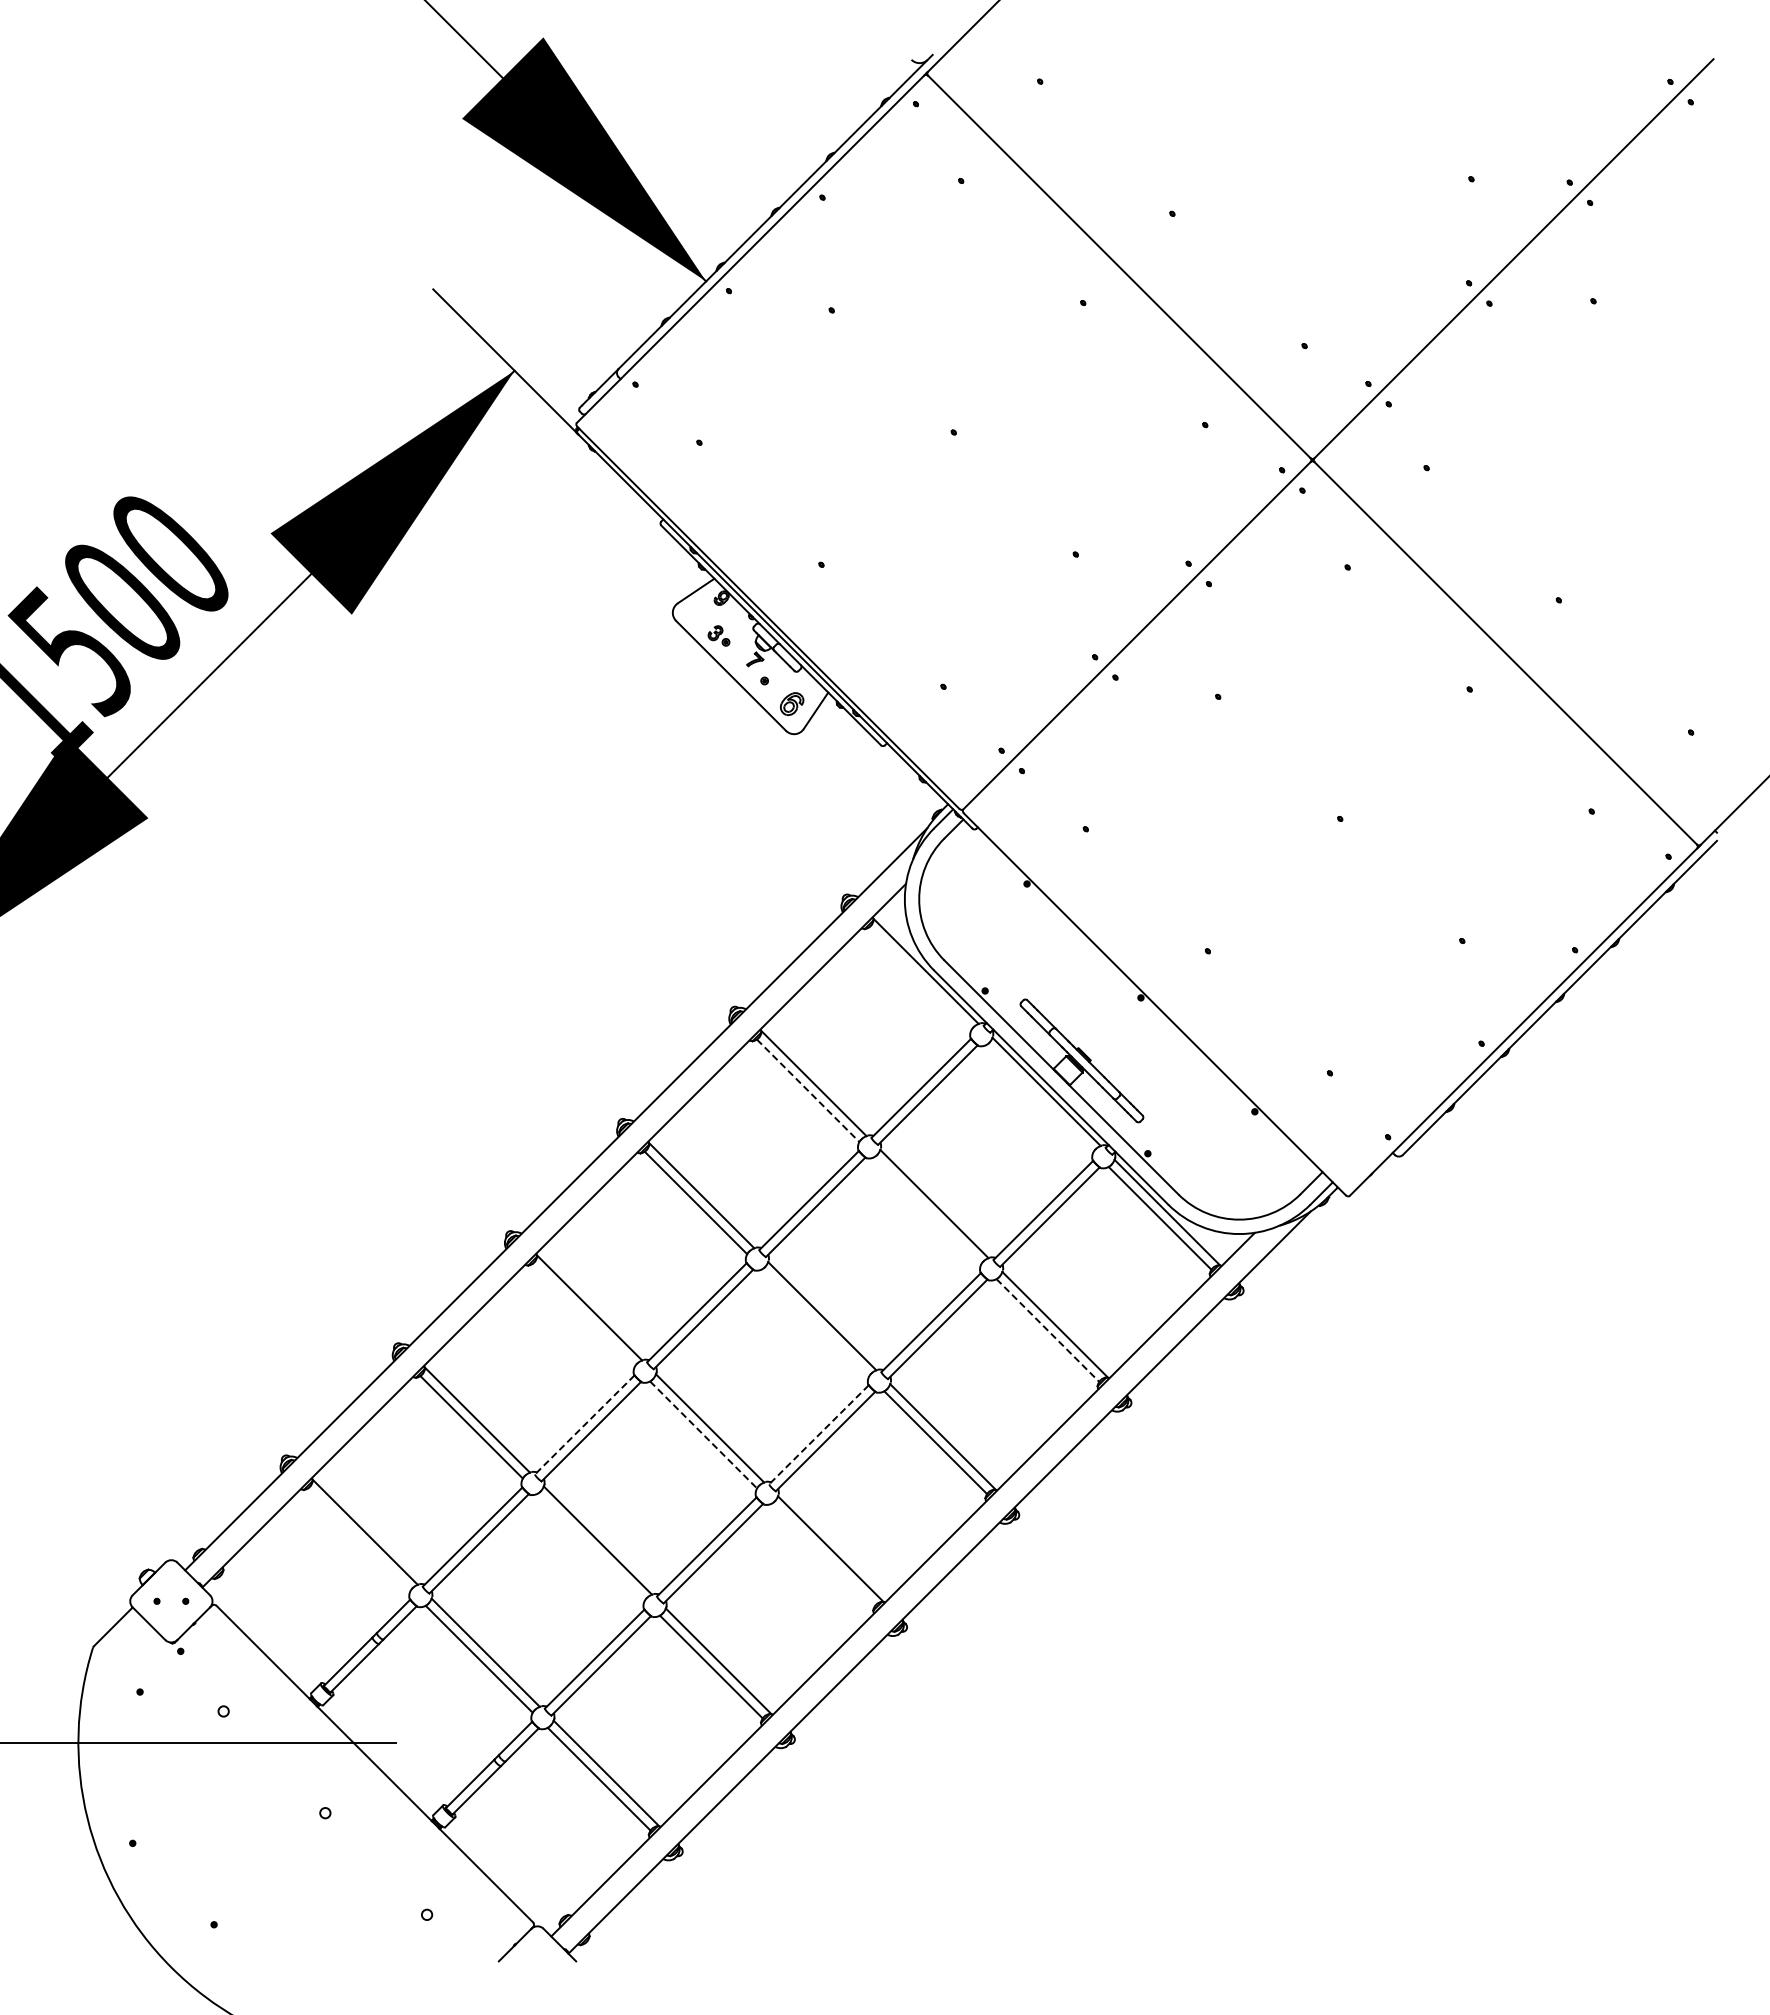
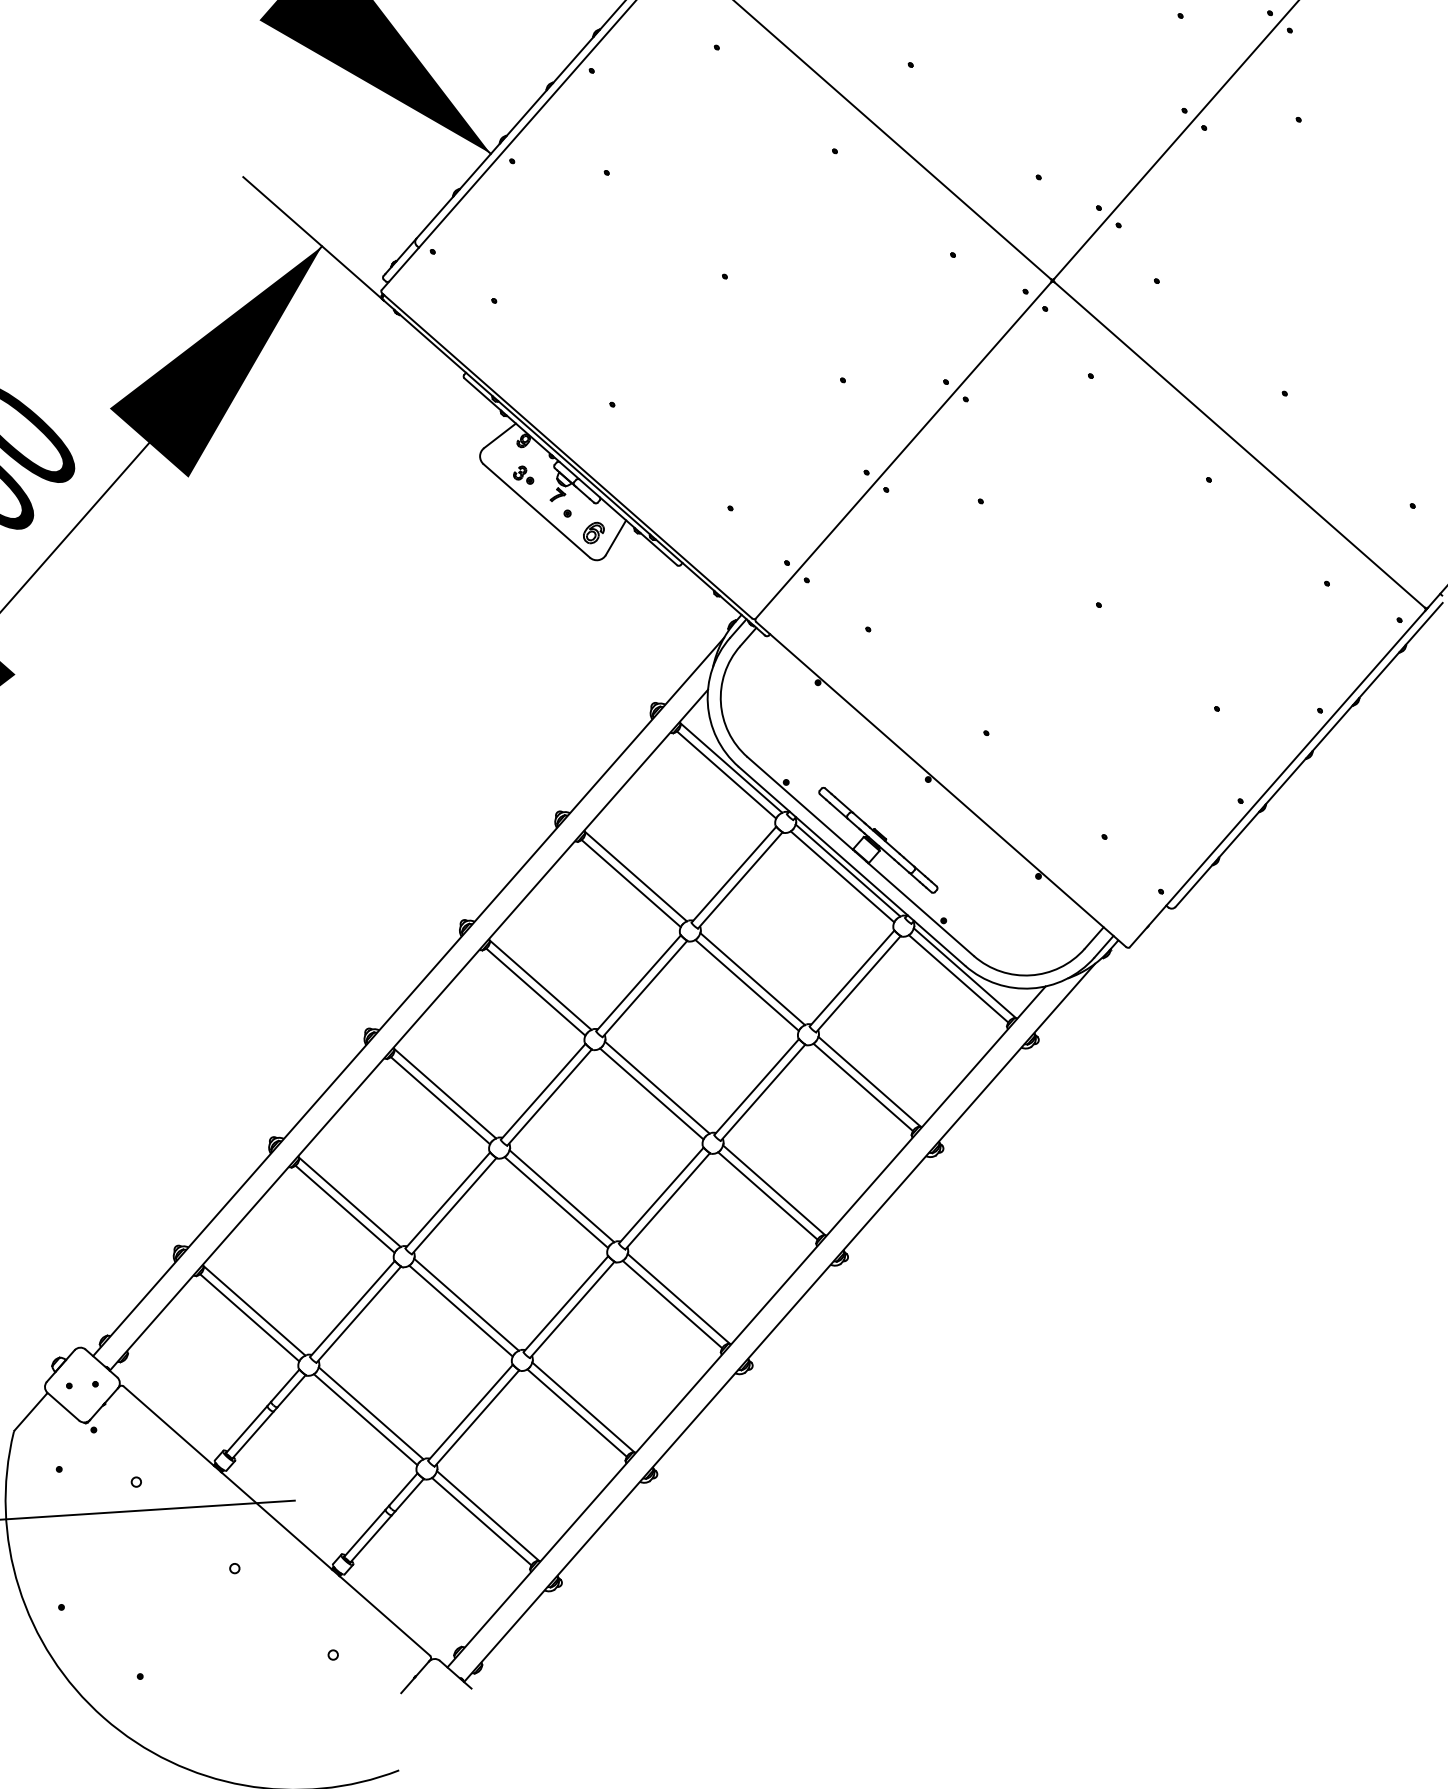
line: (920, 978) -> (726, 774), added
line: (808, 1091) -> (631, 884), dashed -> solid
line: (1039, 1097) -> (841, 876), added
line: (927, 1210) -> (746, 985), added
line: (583, 1314) -> (440, 1100), added
line: (815, 1322) -> (651, 1093), added
line: (1047, 1330) -> (862, 1087), dashed -> solid
line: (584, 1425) -> (447, 1200), dashed -> solid
line: (703, 1434) -> (556, 1202), dashed -> solid
line: (818, 1435) -> (660, 1196), dashed -> solid
line: (359, 1539) -> (249, 1317), added
line: (590, 1546) -> (460, 1310), added
line: (823, 1554) -> (672, 1304), added

